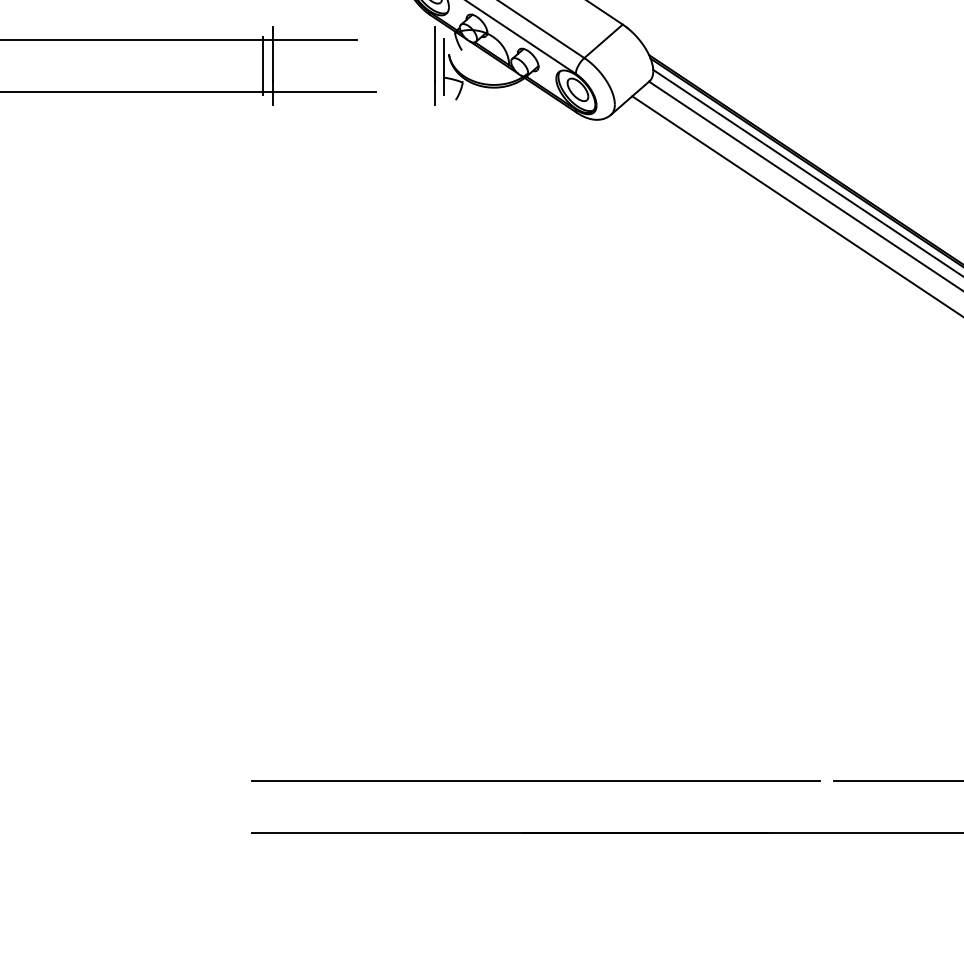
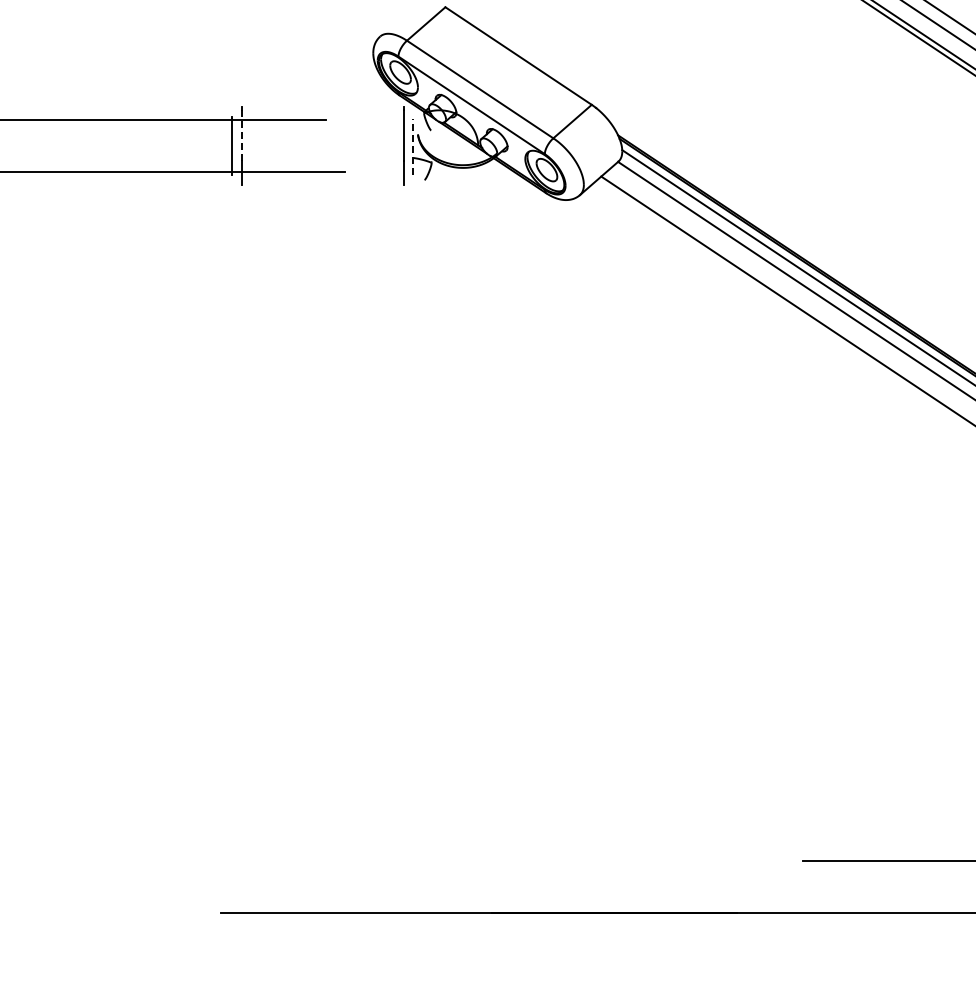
line: (272, 55) -> (241, 135), solid -> dashed
line: (444, 66) -> (413, 146), solid -> dashed
line: (535, 781) -> (504, 861), removed

